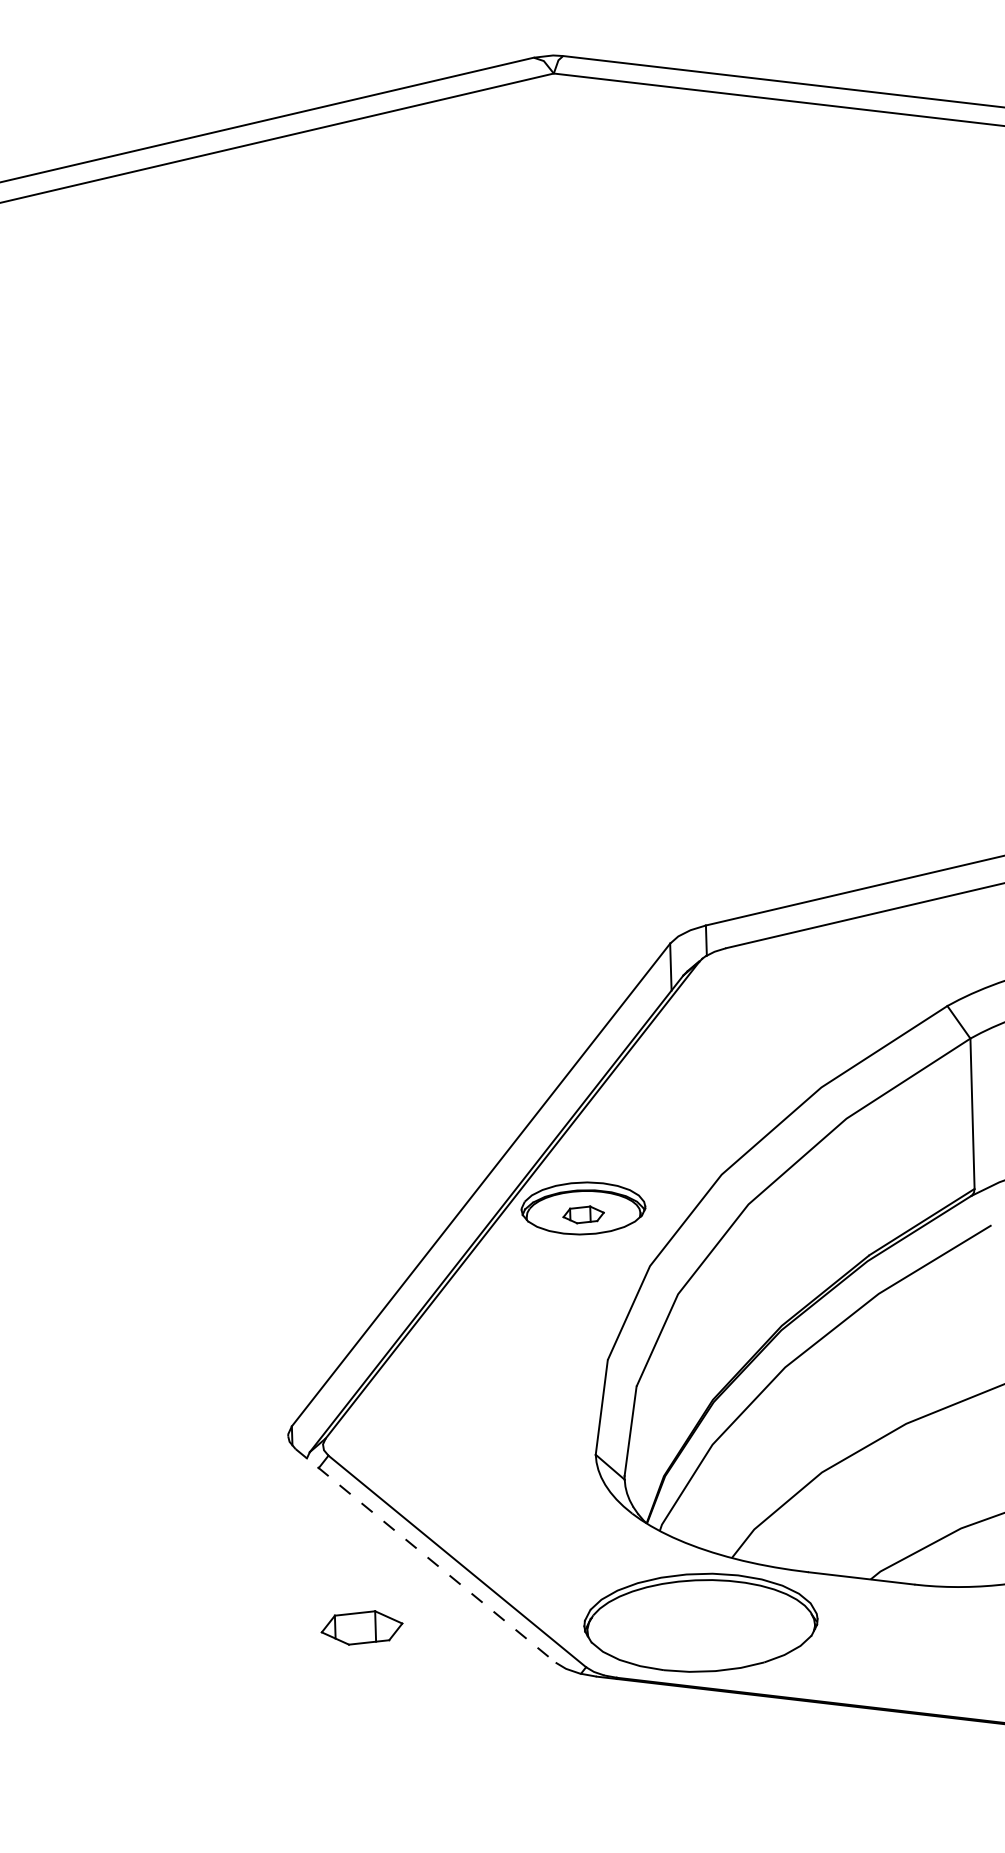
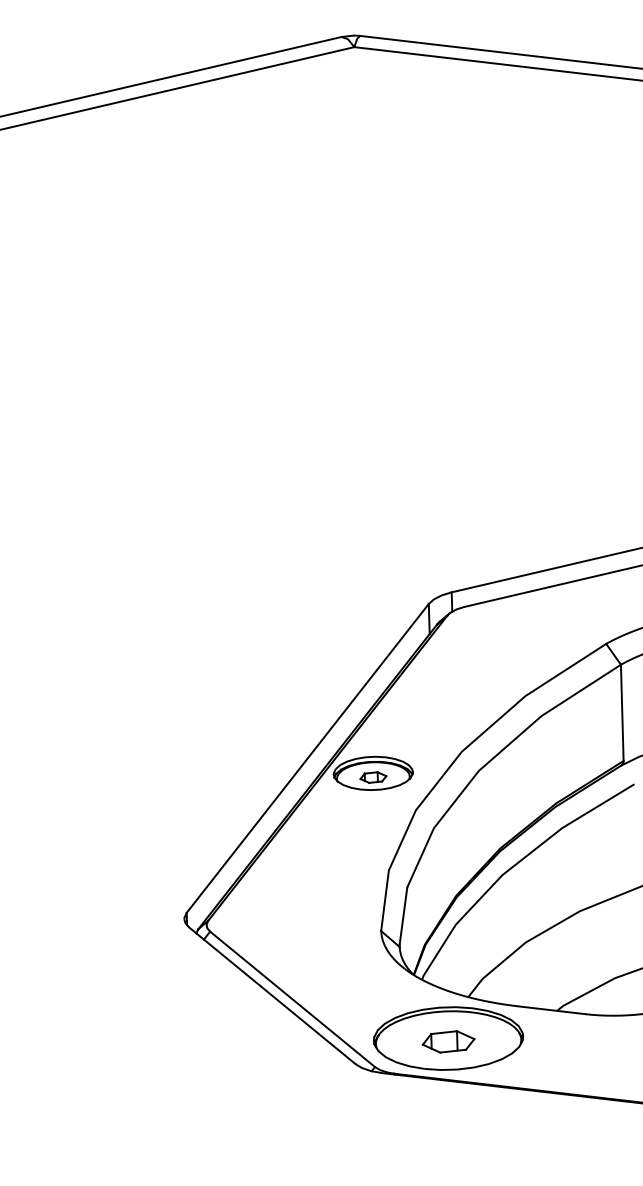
line: (425, 1555) -> (272, 995), dashed -> solid
part: (361, 1627) -> (448, 1041), moved

